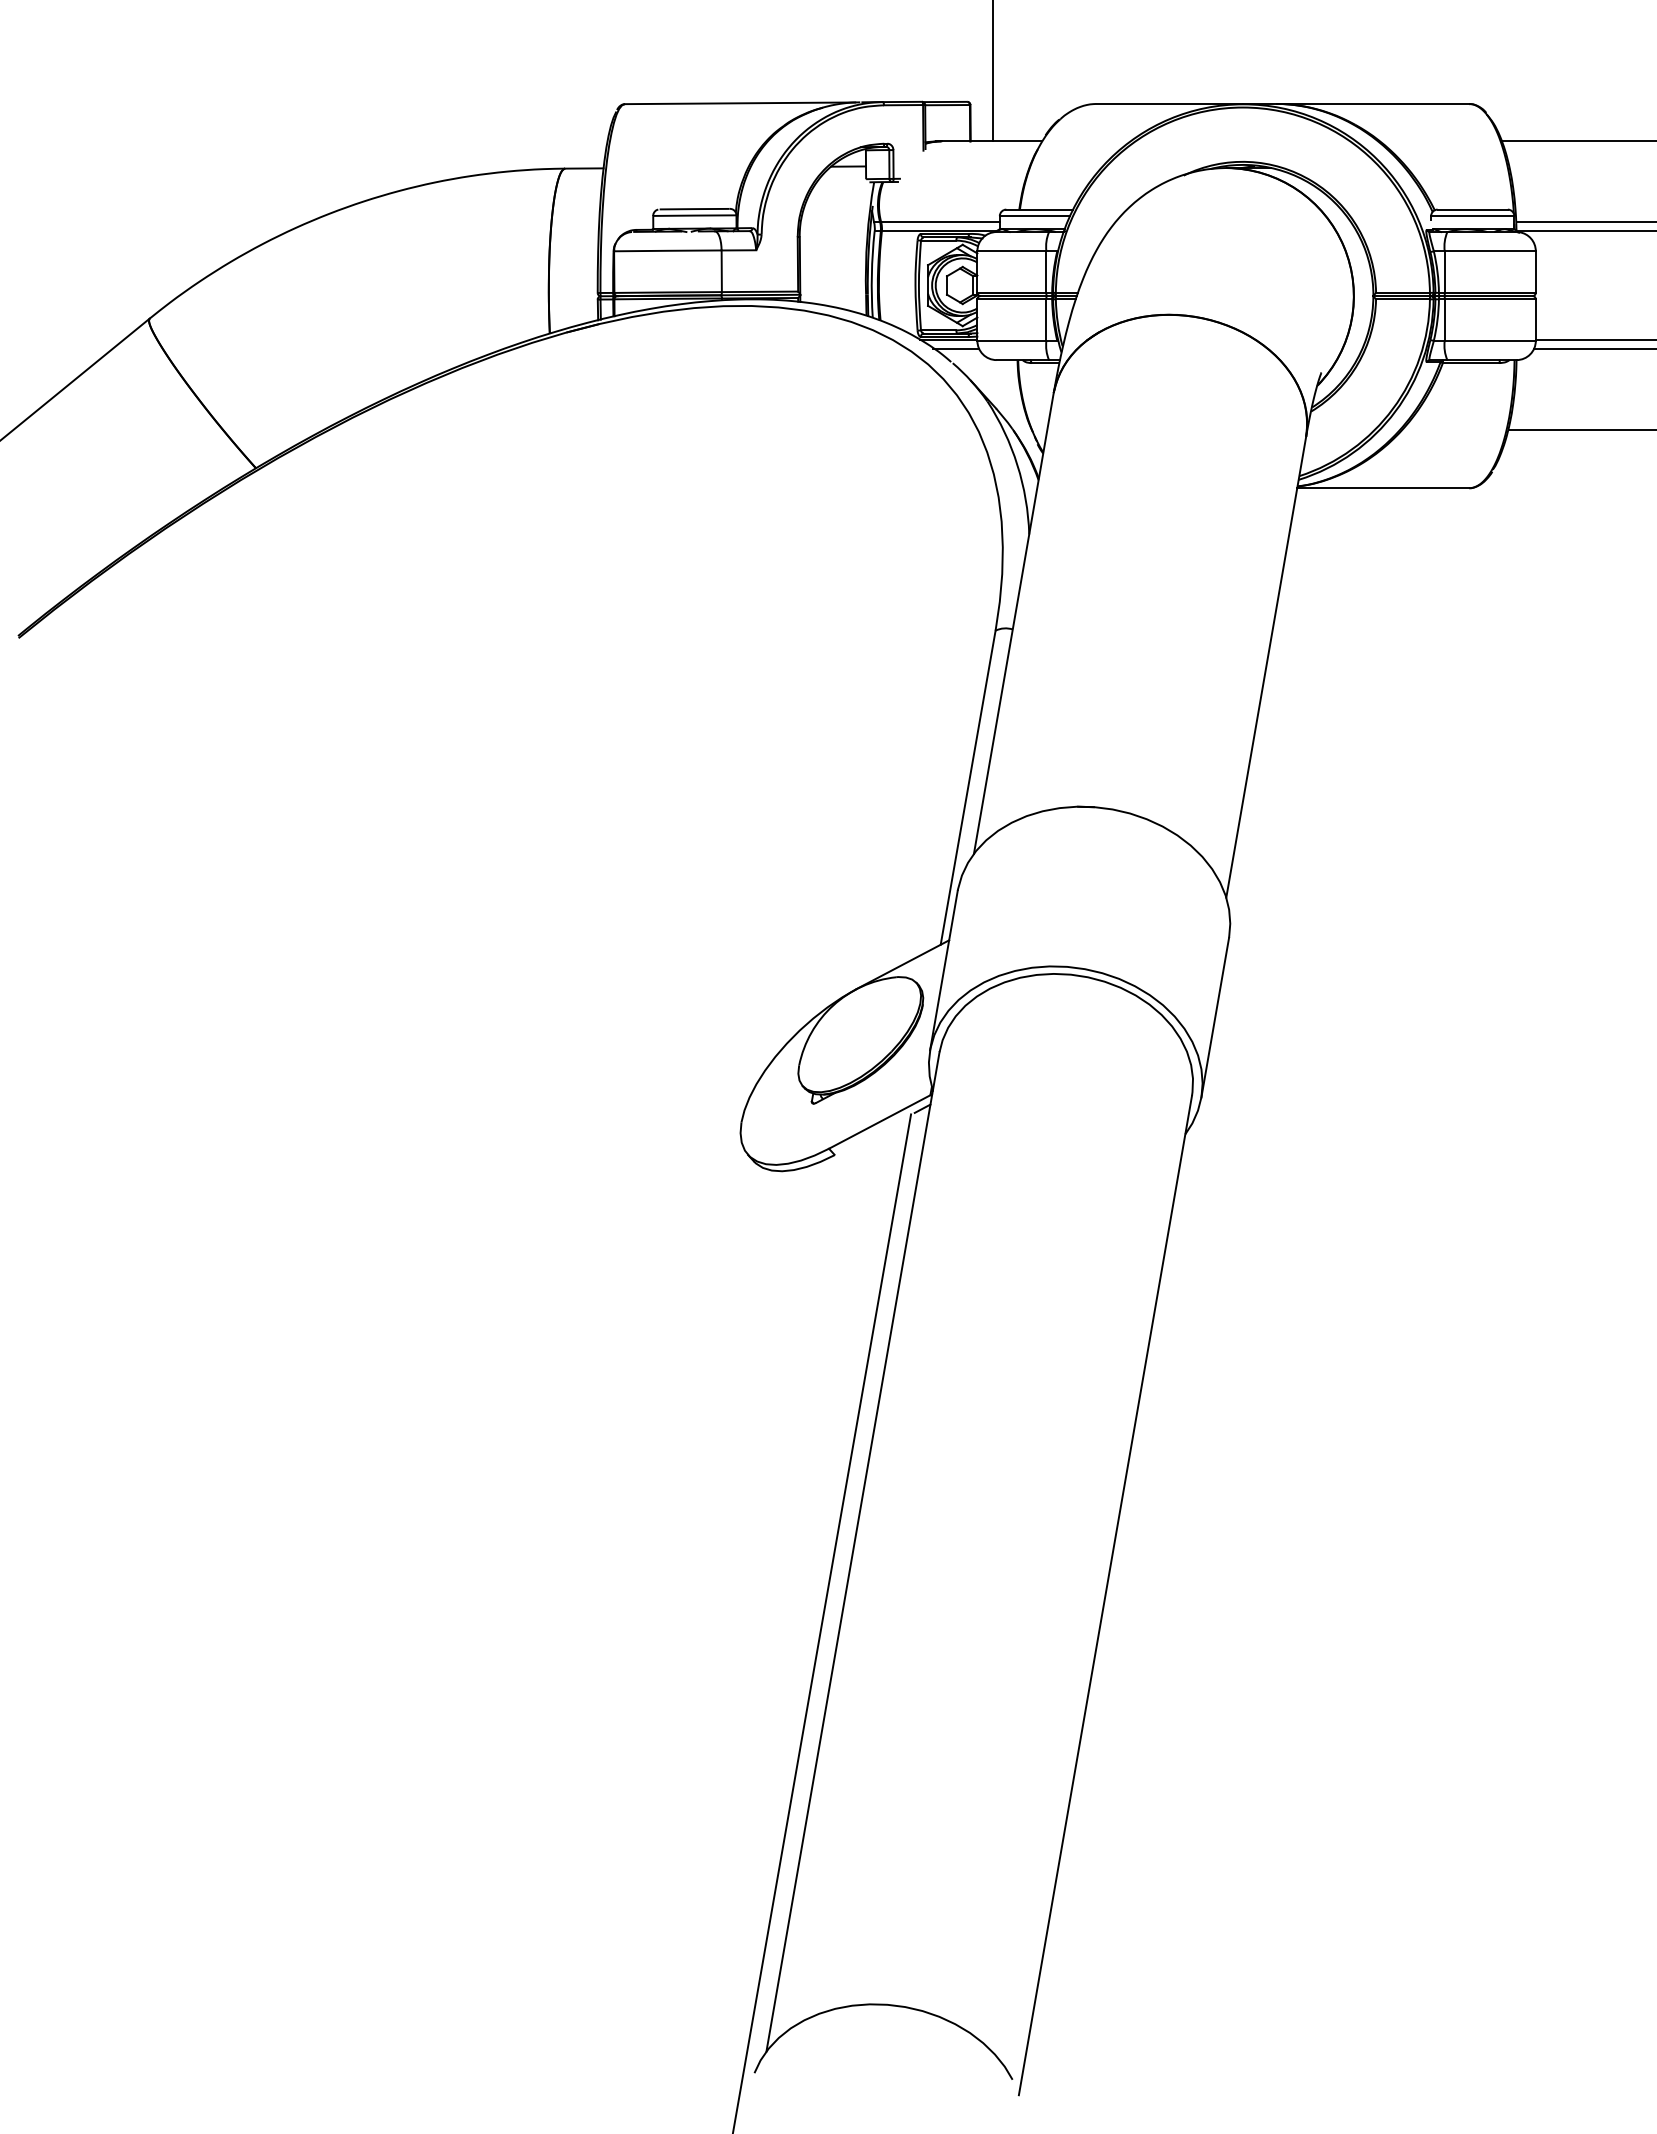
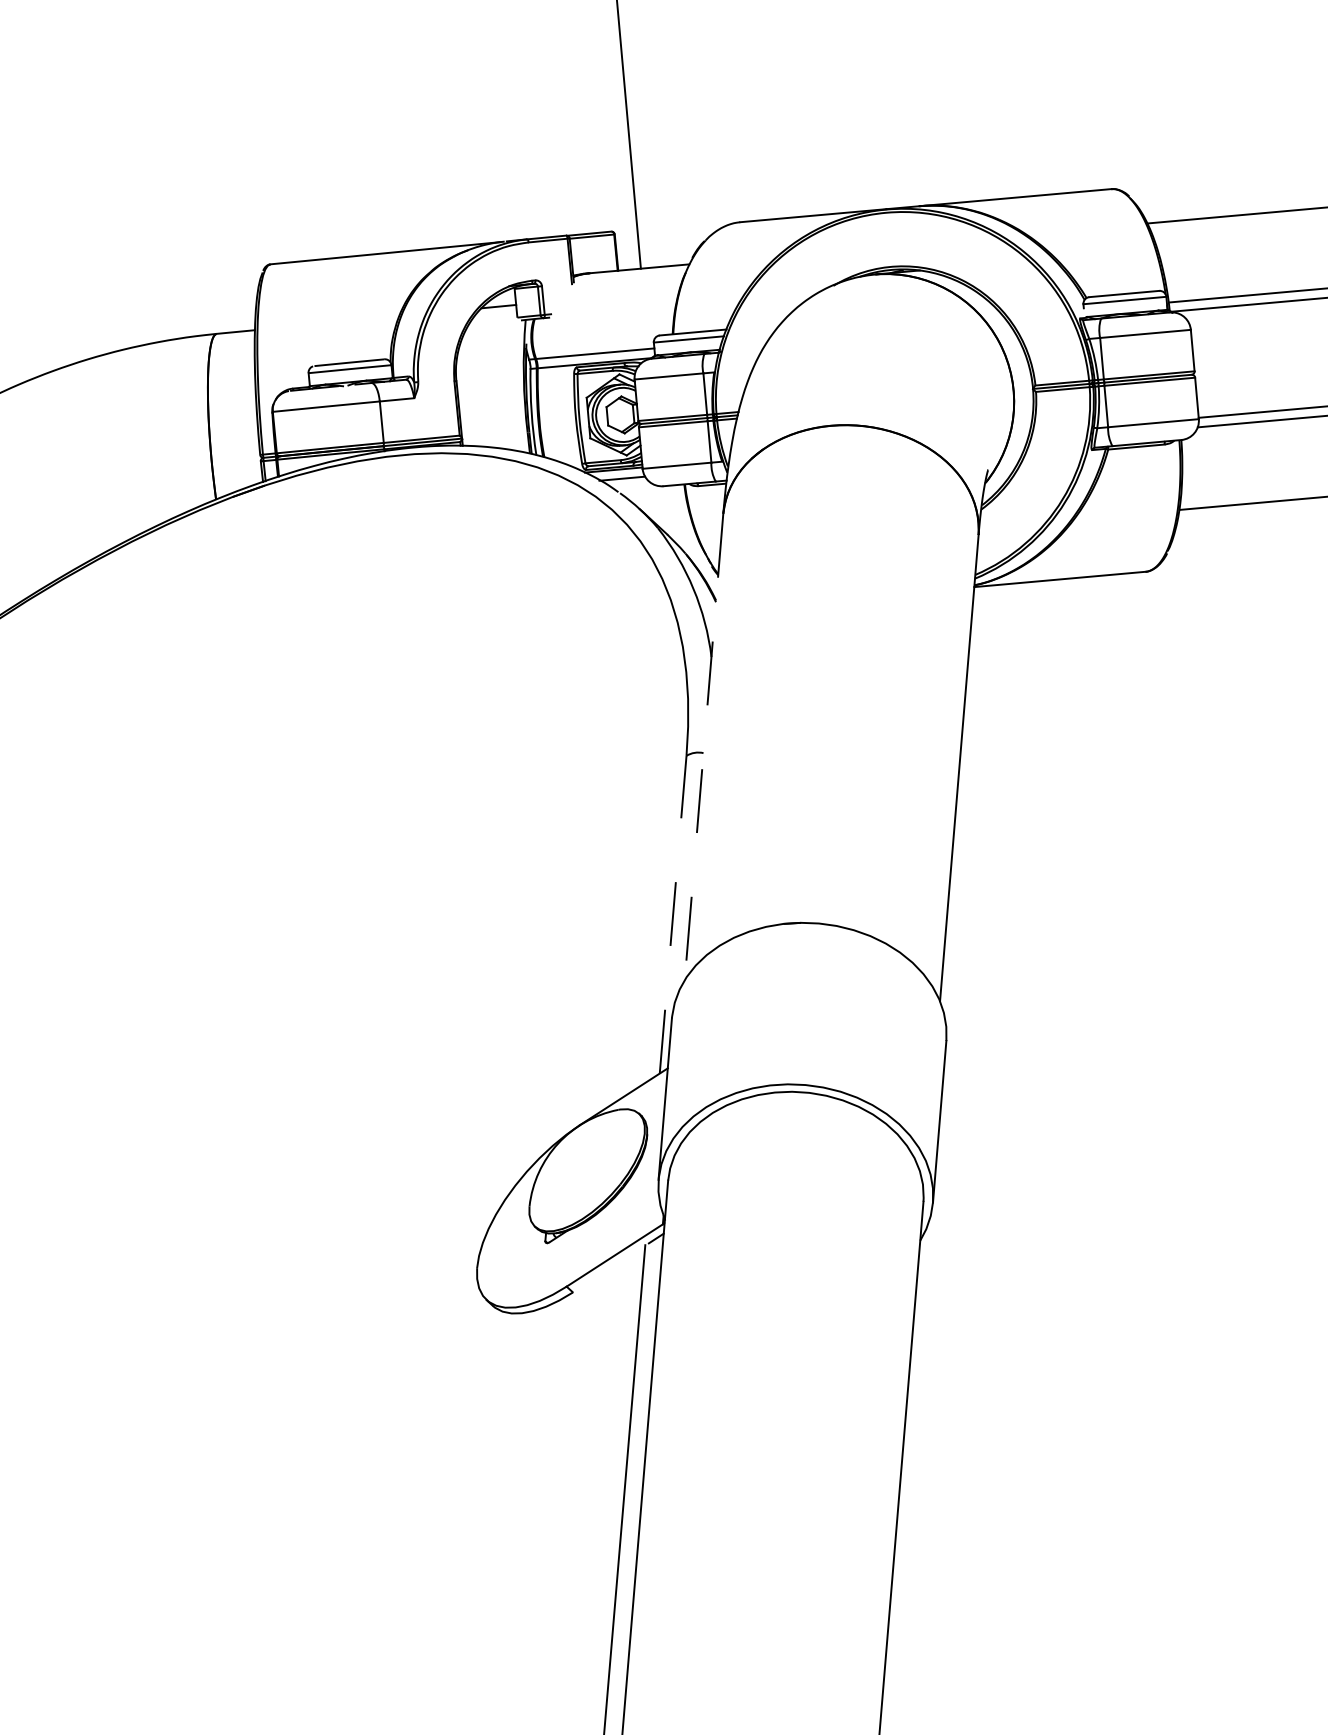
line: (1013, 623) -> (703, 747), solid -> dashed
line: (968, 787) -> (673, 914), solid -> dashed

